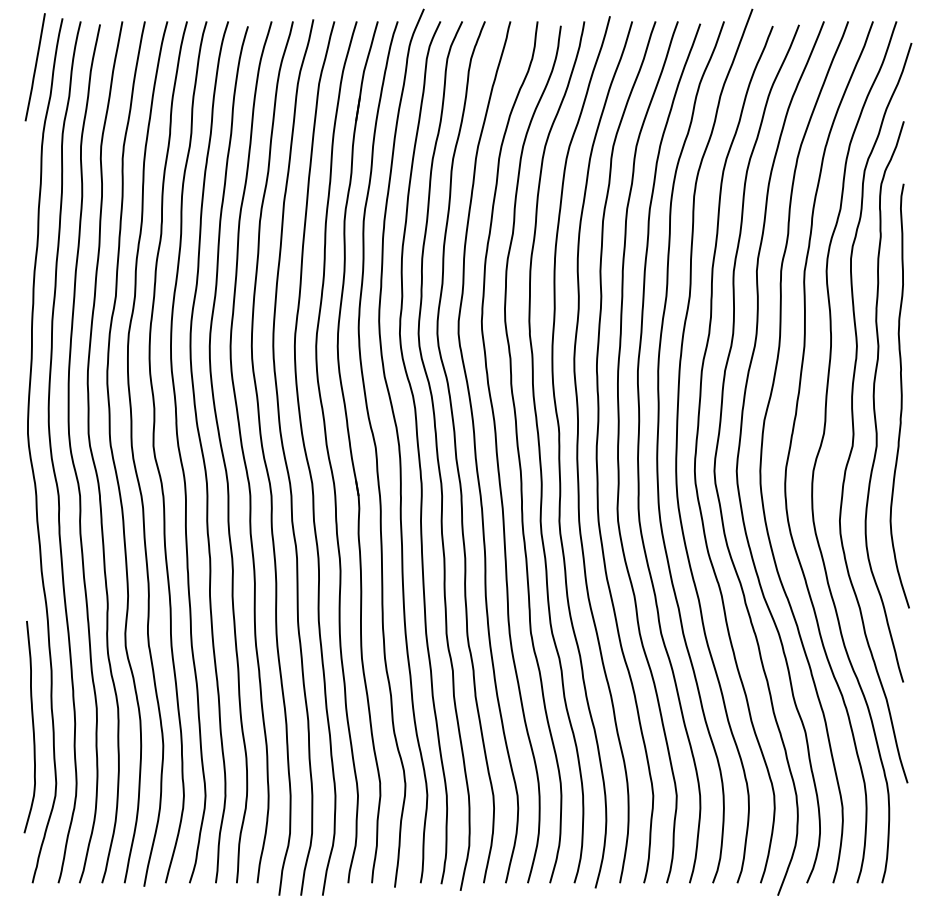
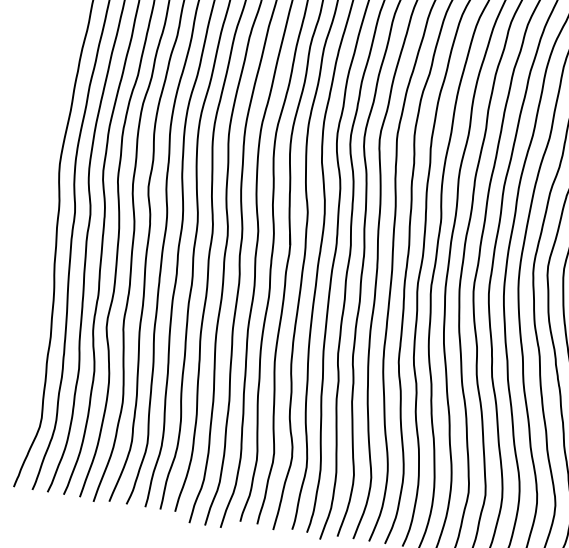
curve: (32, 727) -> (30, 375), removed

